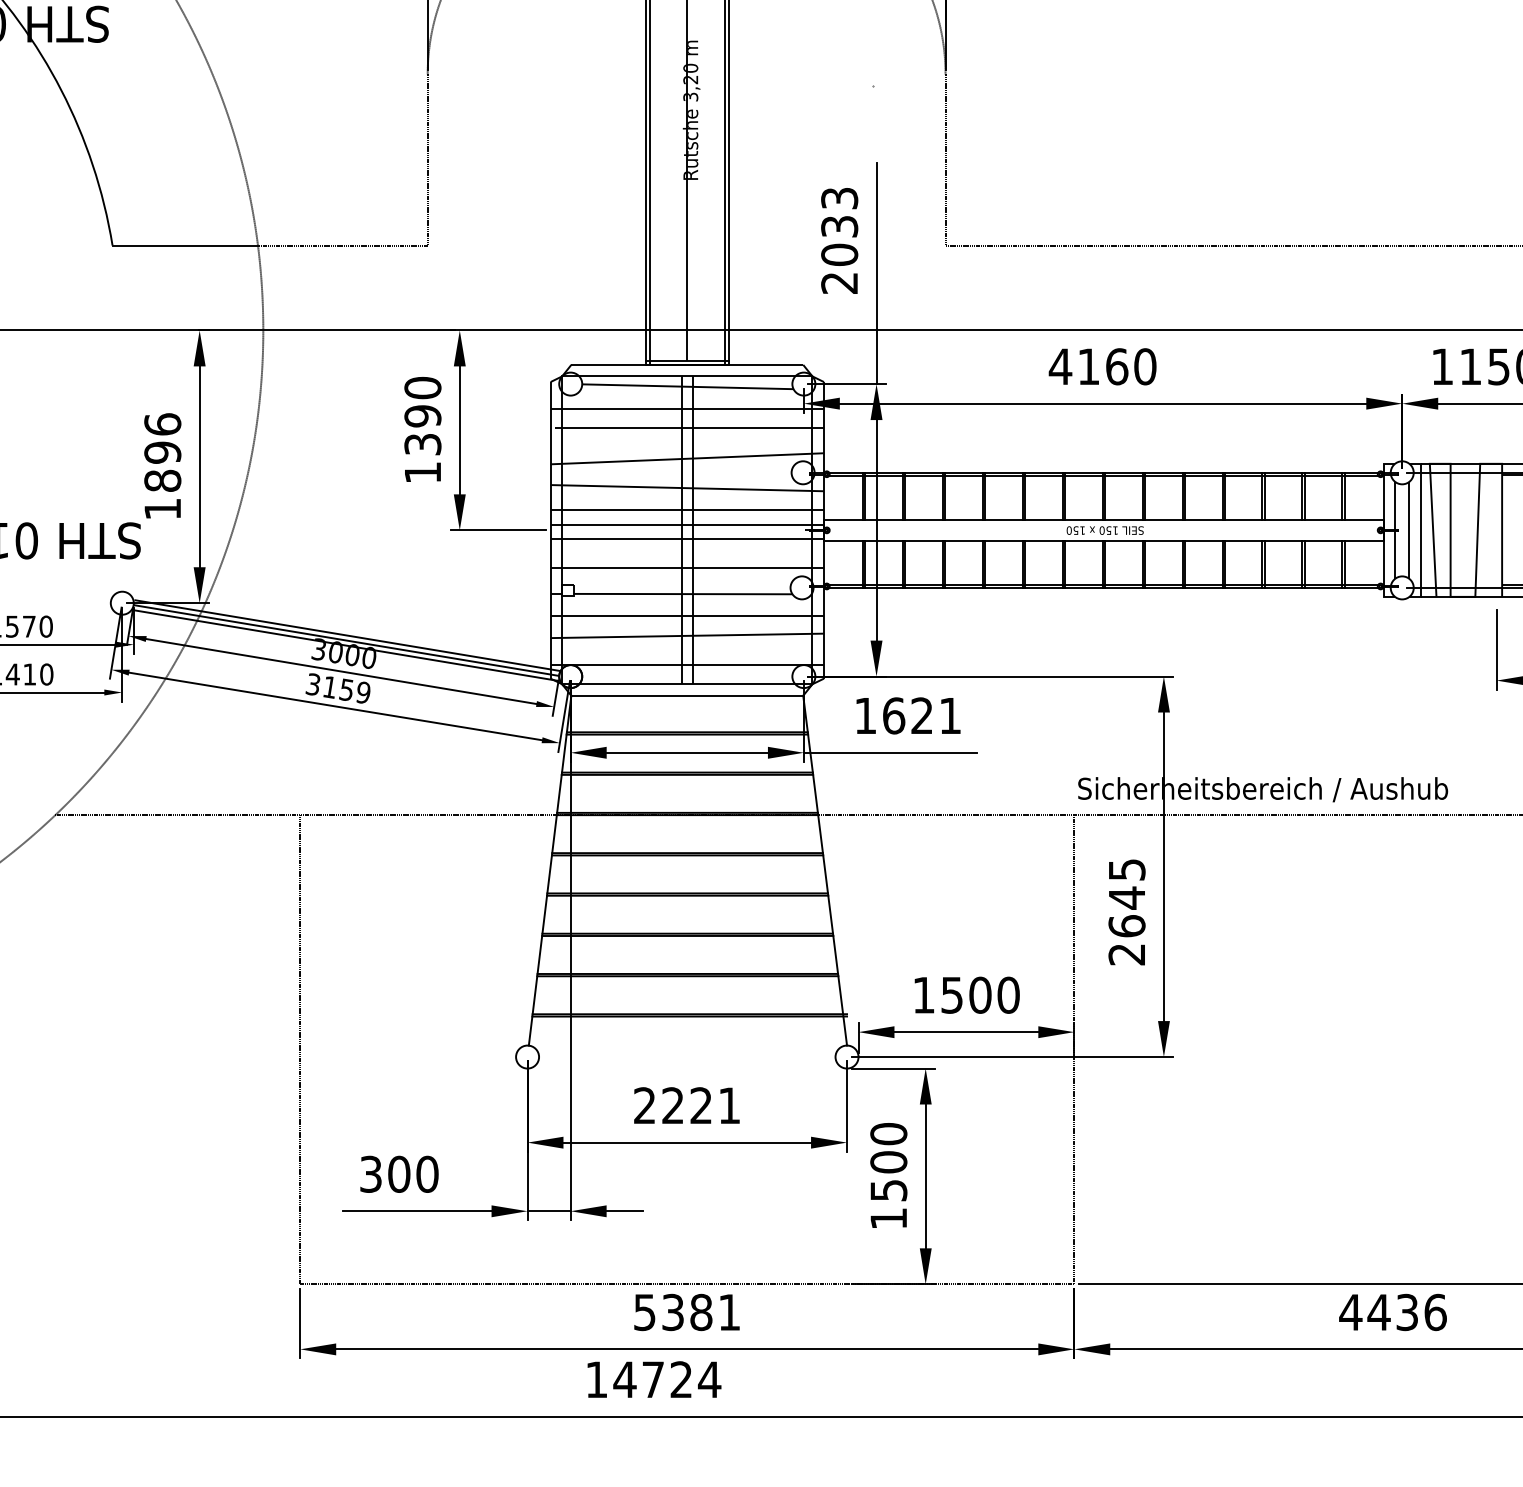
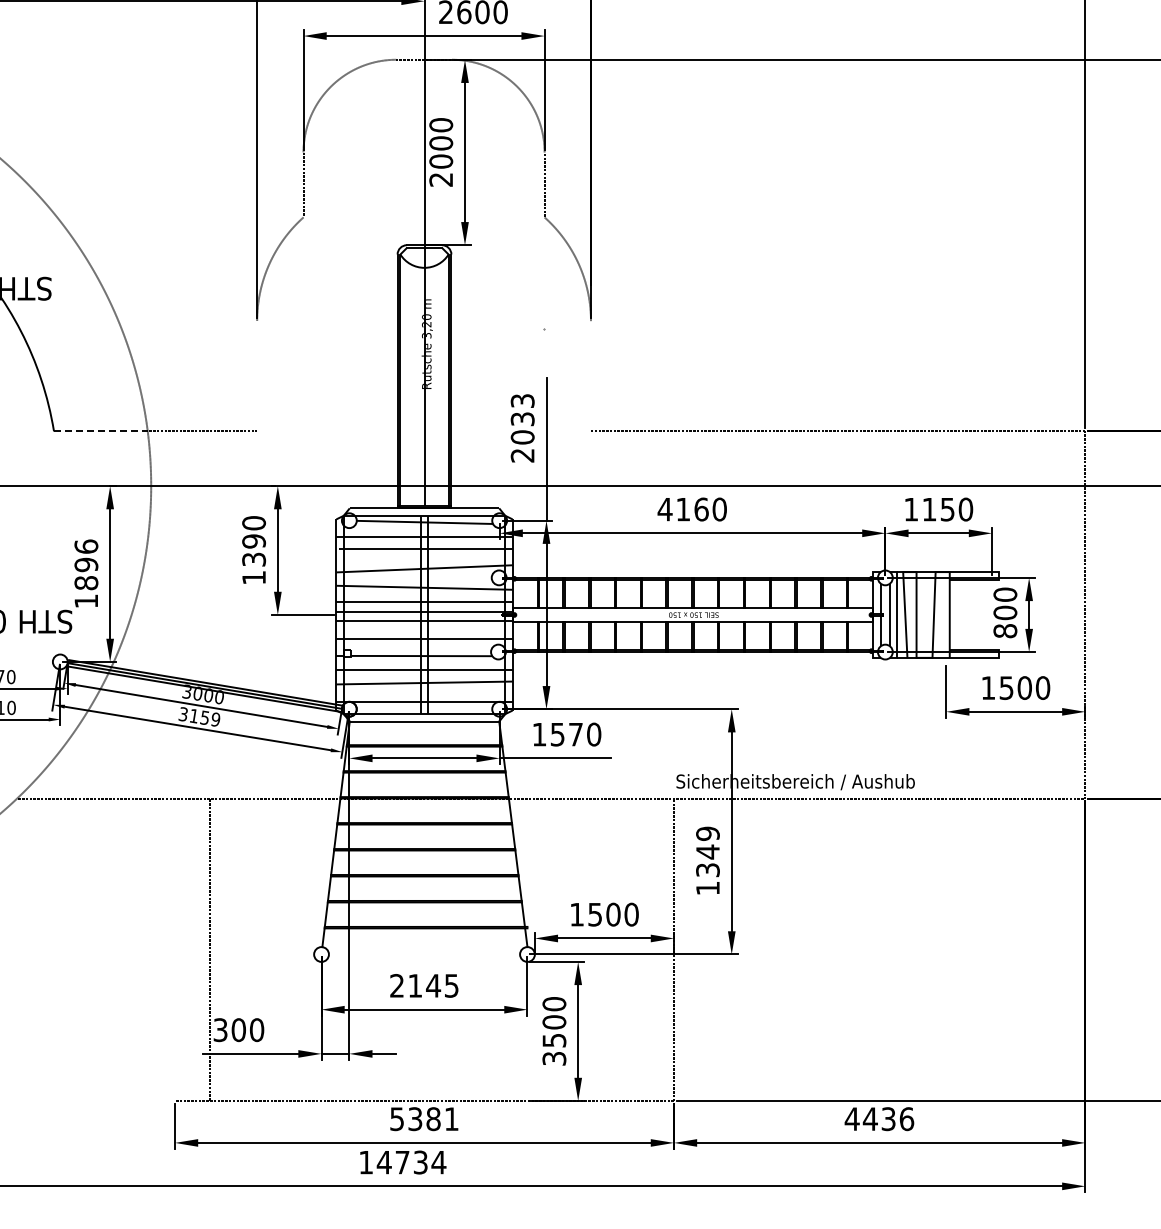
line: (428, 160) -> (257, 376), removed
line: (944, 160) -> (590, 376), removed
line: (184, 245) -> (100, 431), solid -> dashed
text: (921, 715) -> (575, 734), 1621 -> 1570
text: (1126, 911) -> (707, 860), 2645 -> 1349
line: (301, 1049) -> (210, 949), moved
text: (701, 1105) -> (433, 985), 2221 -> 2145
text: (888, 1218) -> (554, 1058), 1500 -> 3500
text: (681, 1379) -> (420, 1162), 14724 -> 14734

